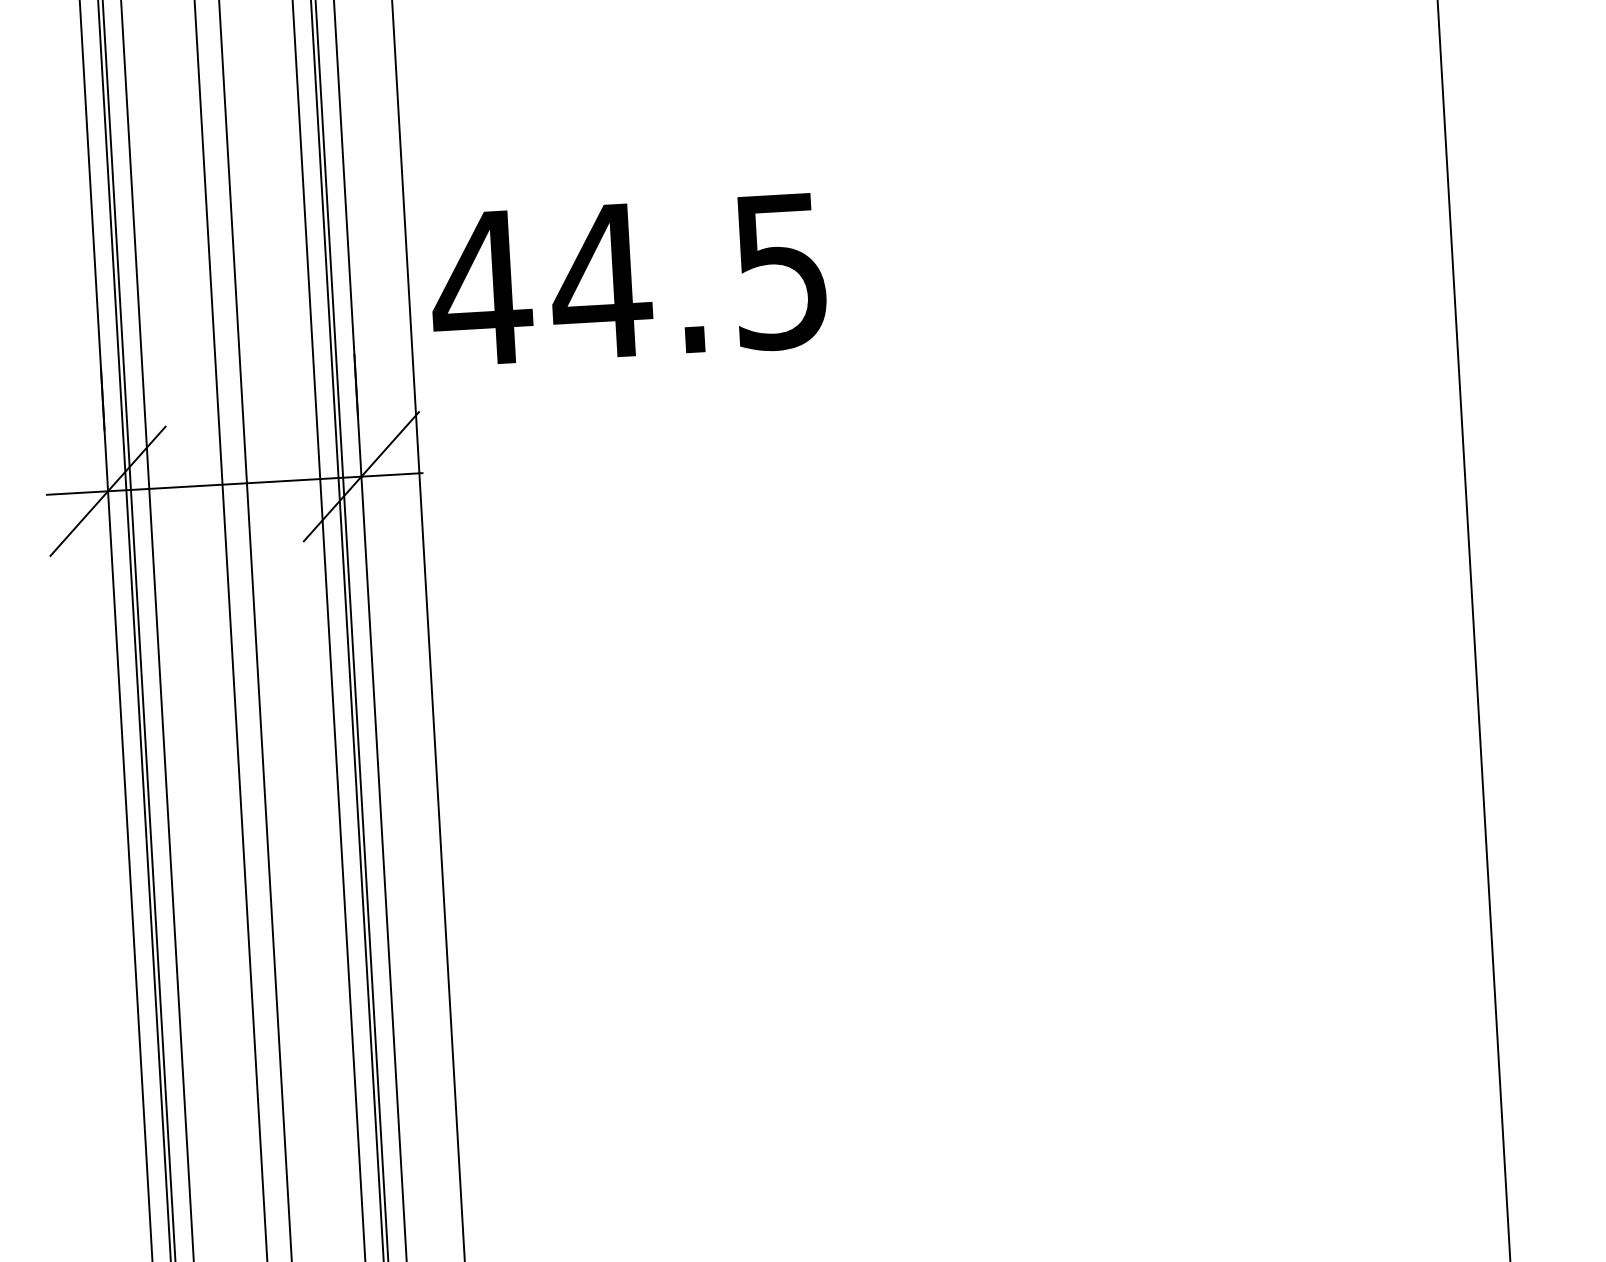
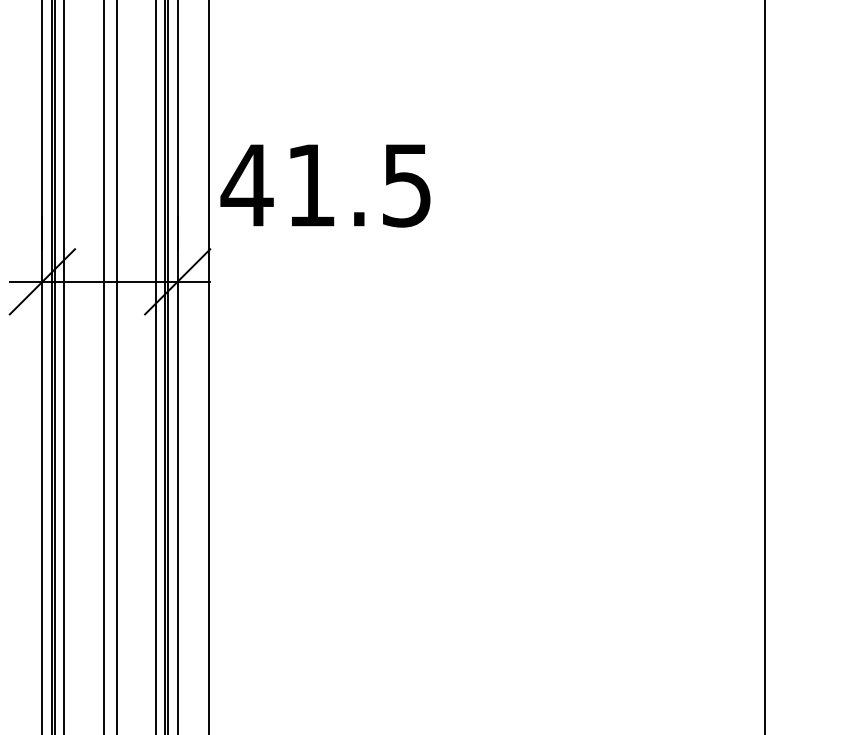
text: (600, 281) -> (310, 185), 44.5 -> 41.5

